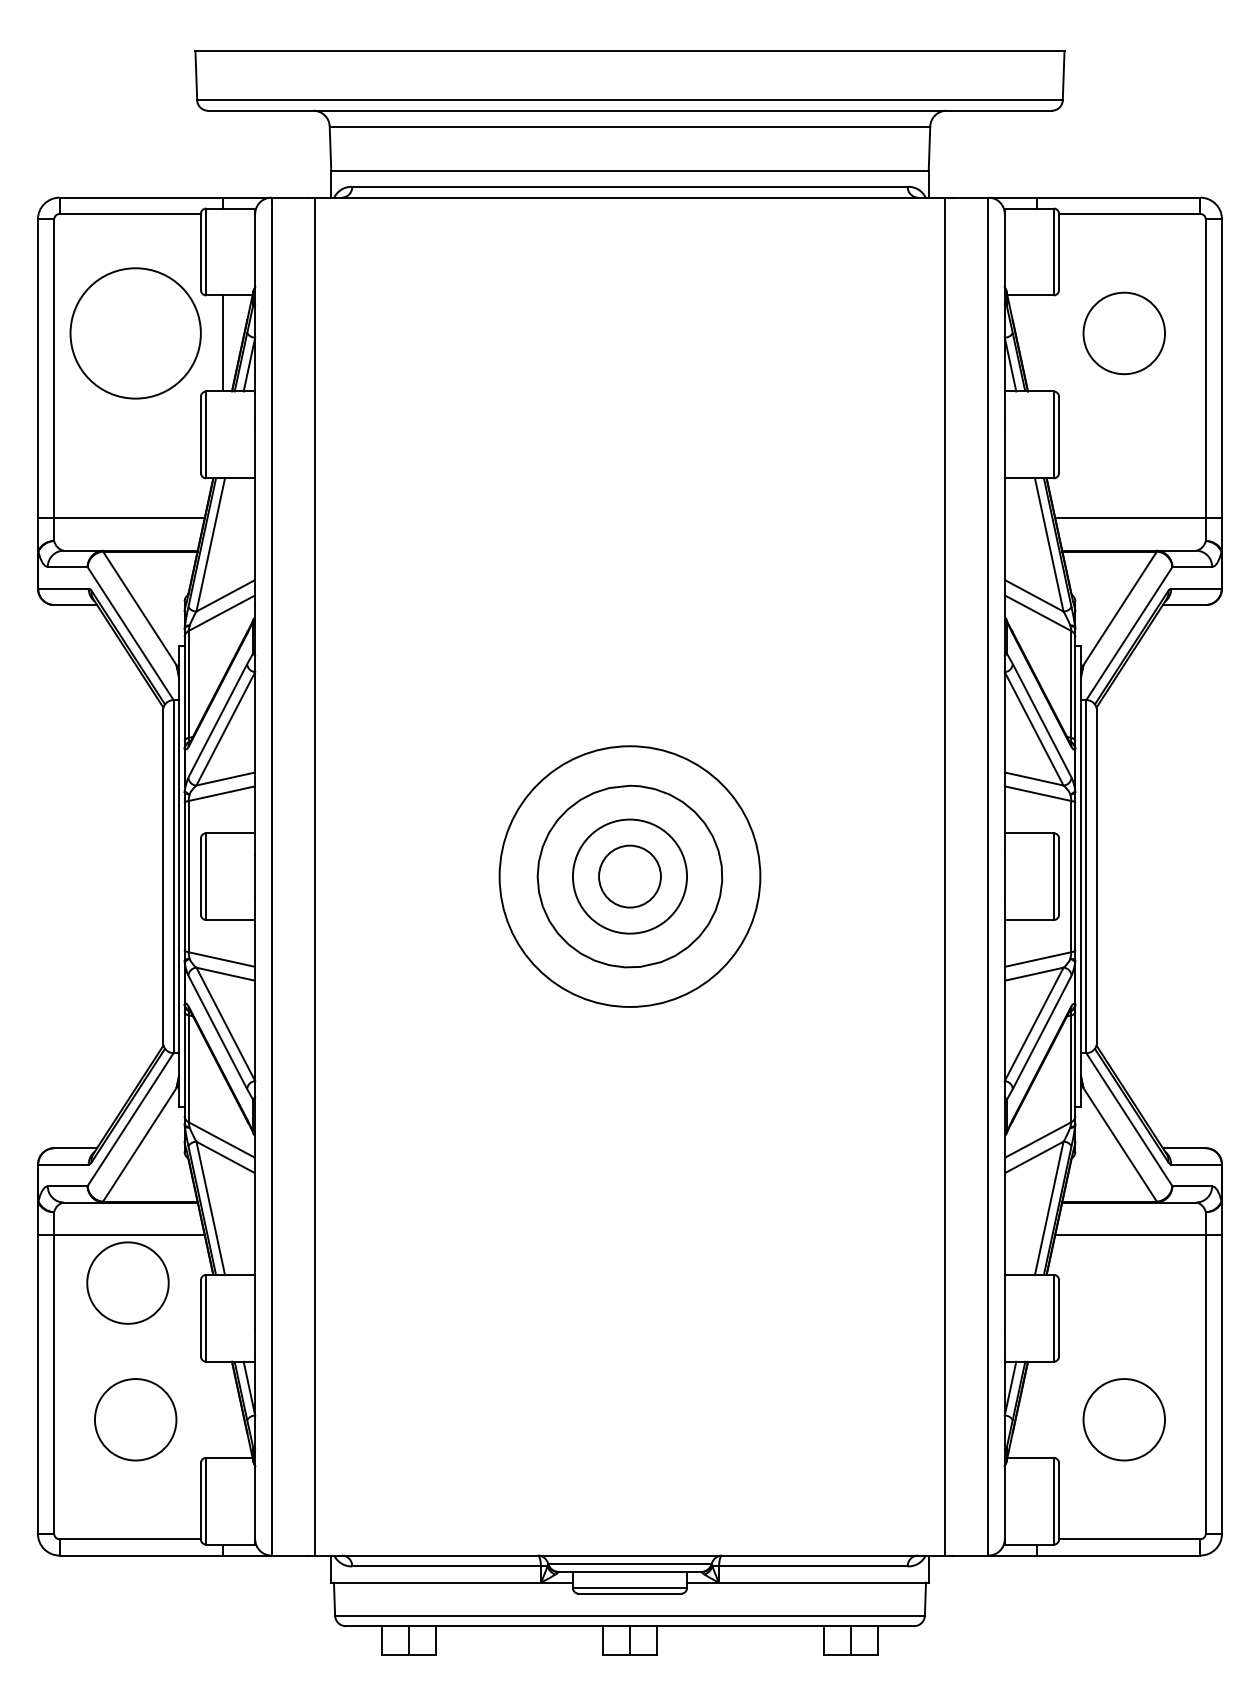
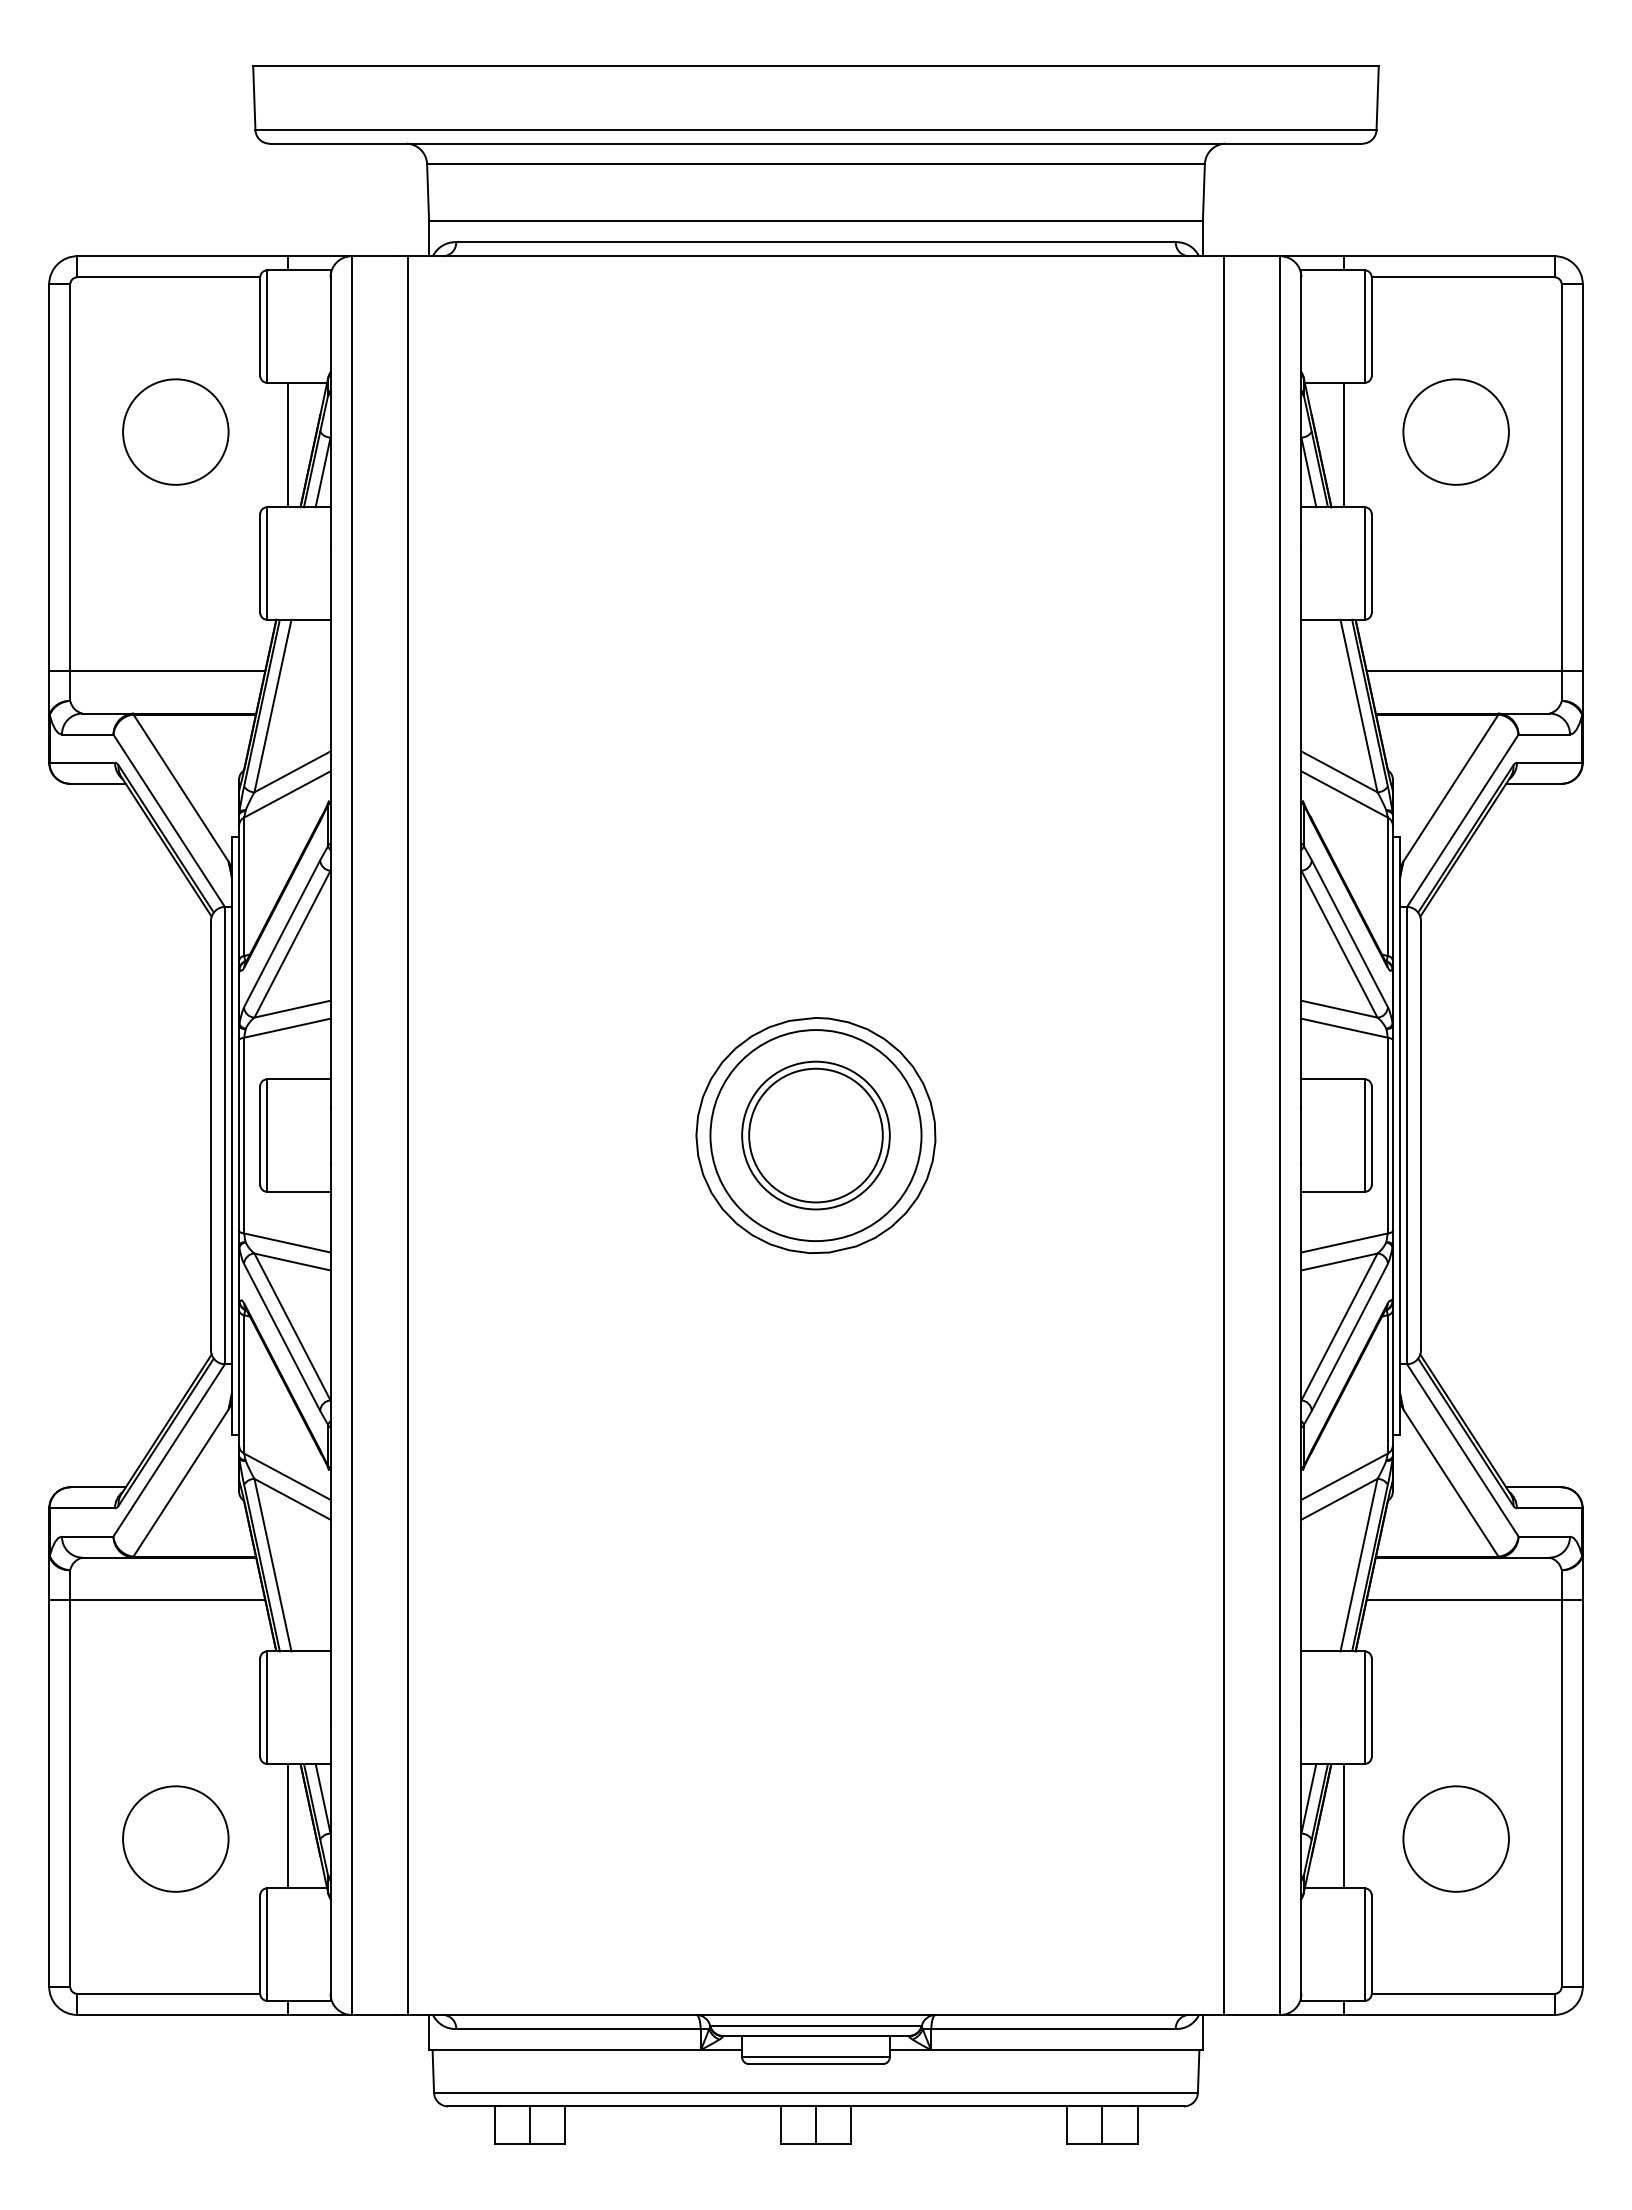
circle: (135, 332) -> (175, 431), size x0.62
line: (1037, 343) -> (1343, 444), added
circle: (629, 876) -> (815, 1135), size x0.62
circle: (629, 876) -> (815, 1135), size x1.67
circle: (127, 1282) -> (165, 1661), removed
line: (222, 1409) -> (288, 1825), added
line: (1037, 1409) -> (1343, 1825), added

